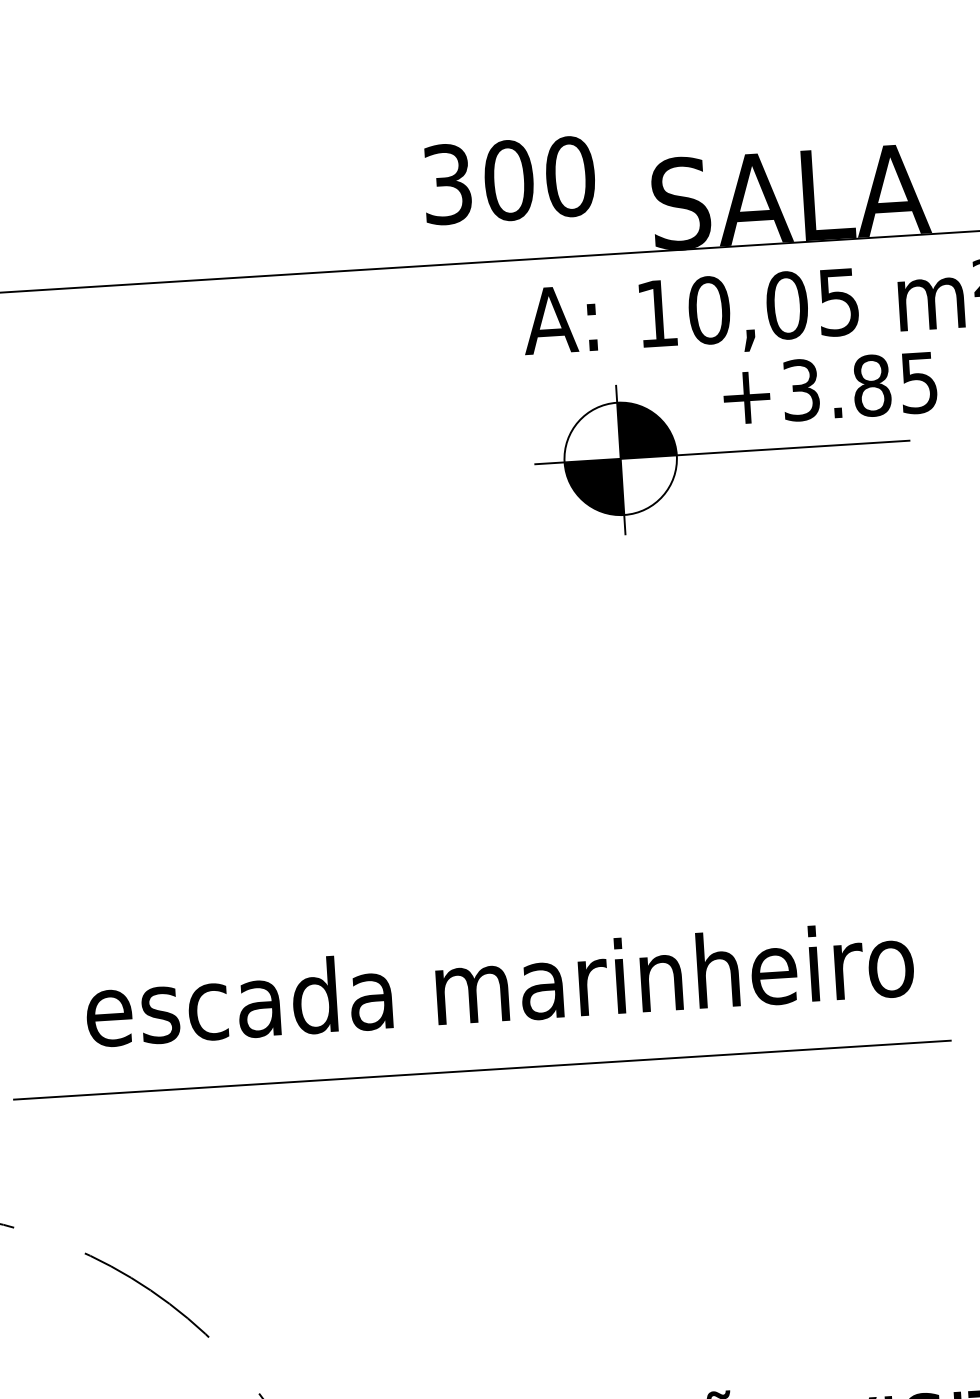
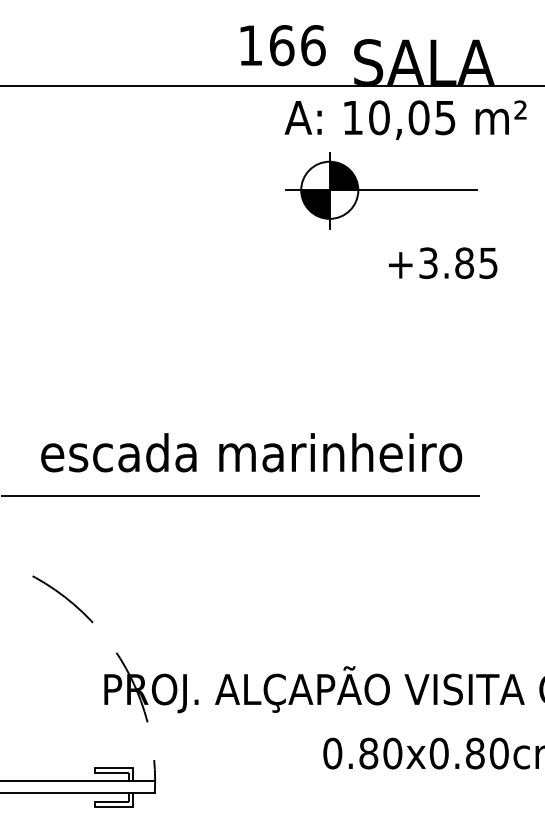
text: (510, 180) -> (282, 45), 300 -> 166
text: (830, 388) -> (443, 263), moved

